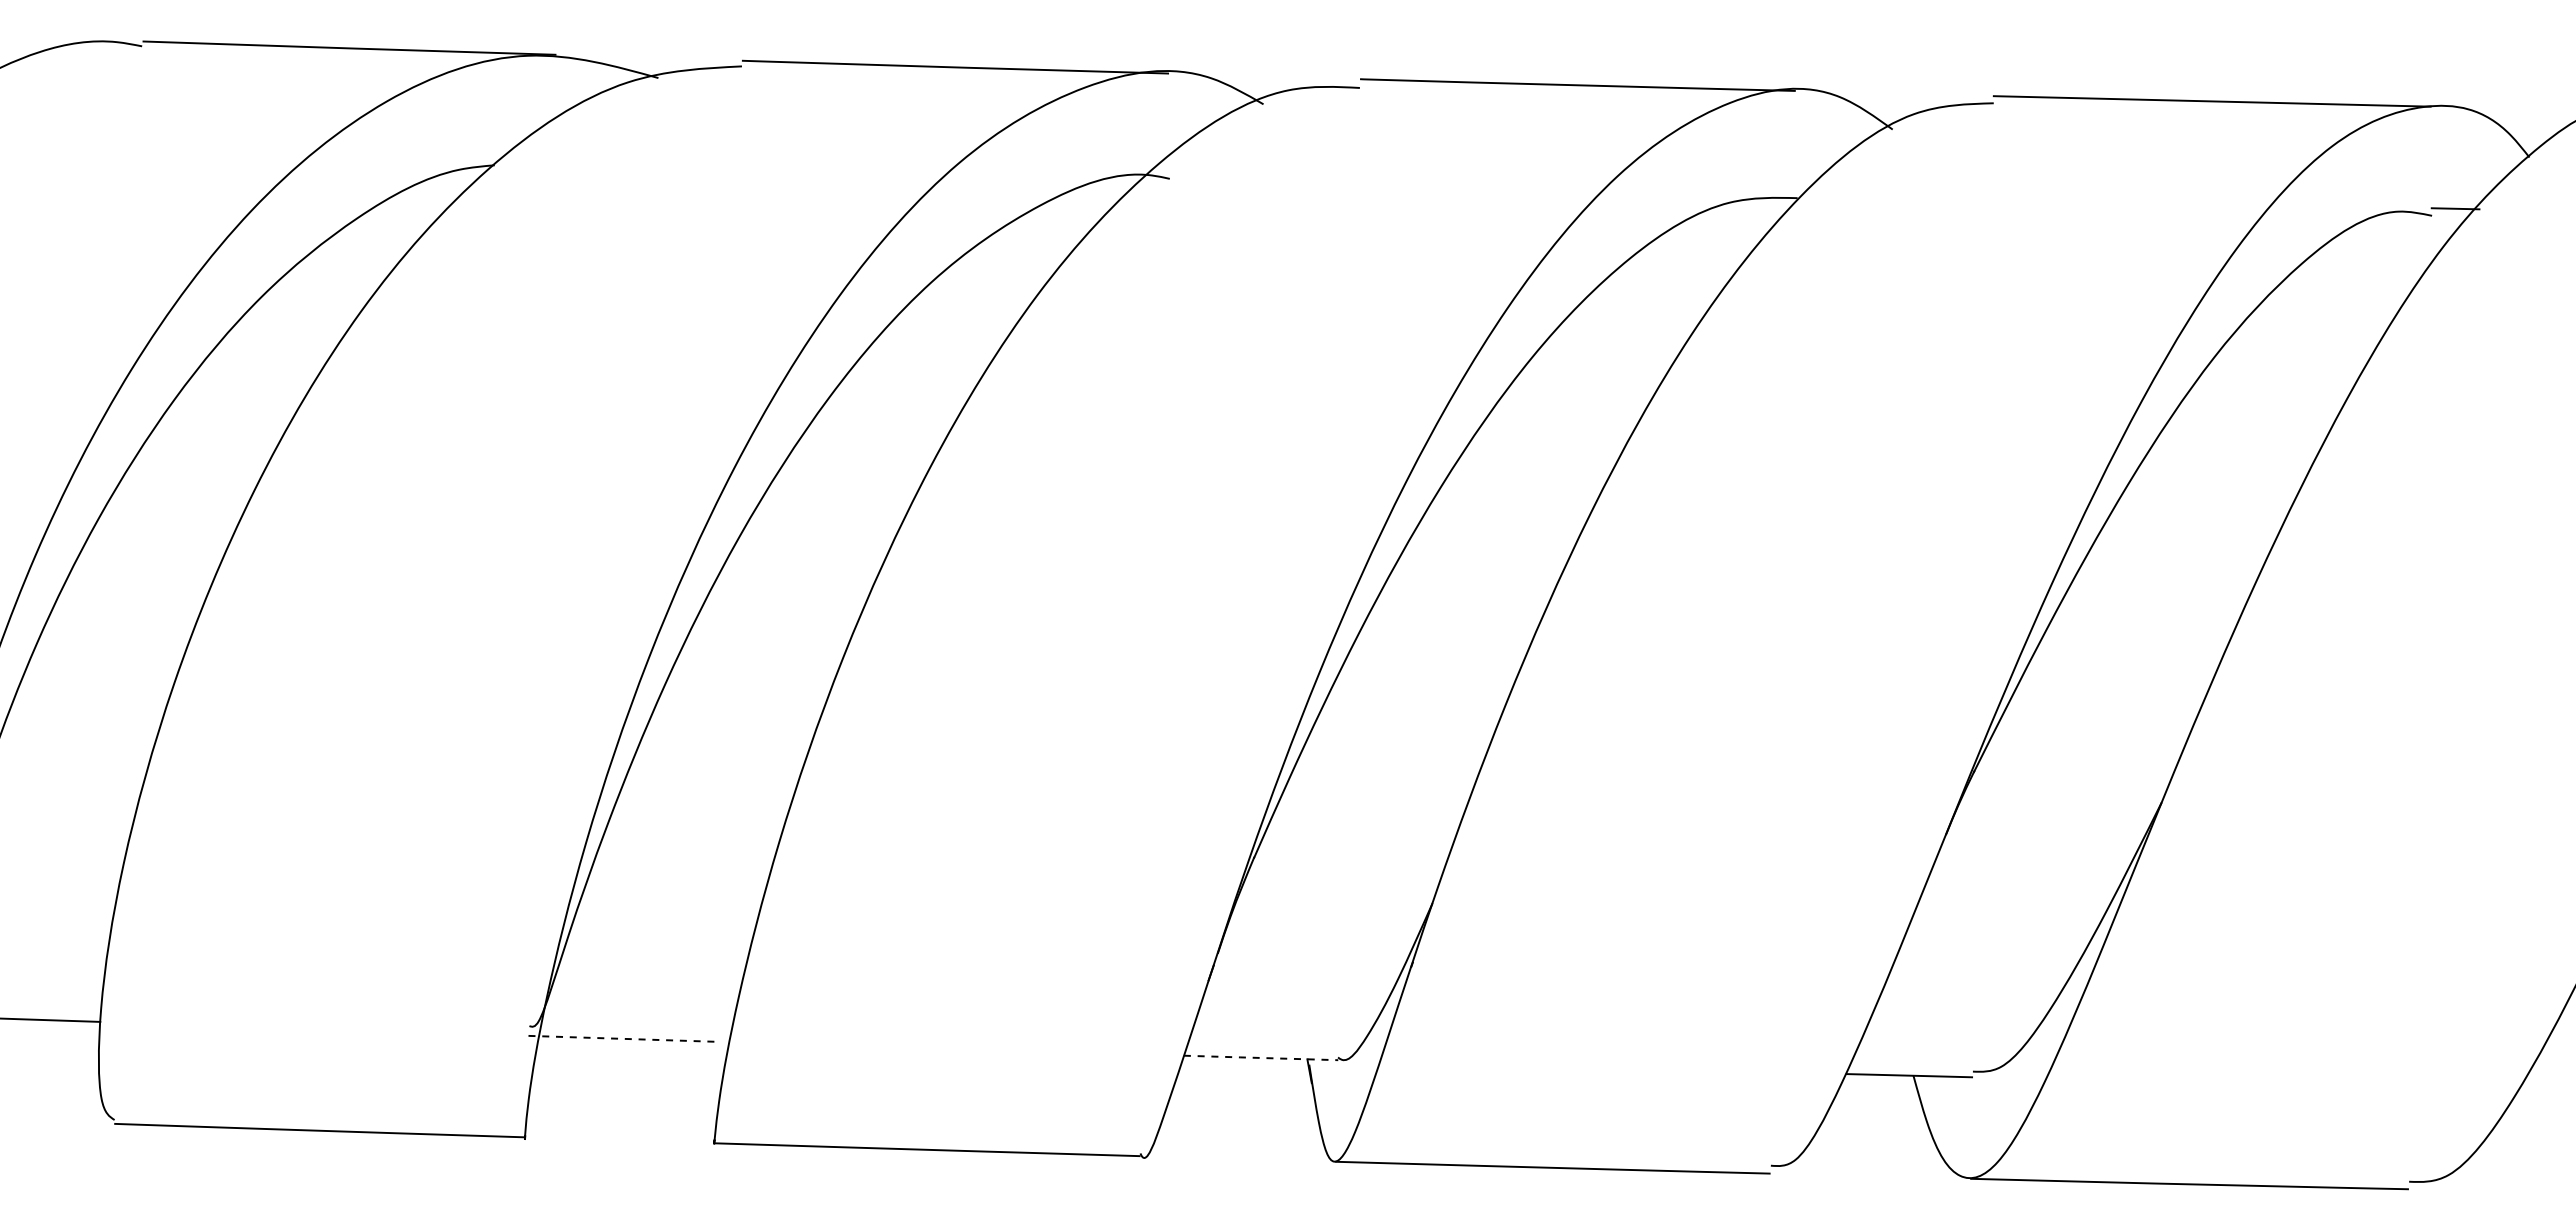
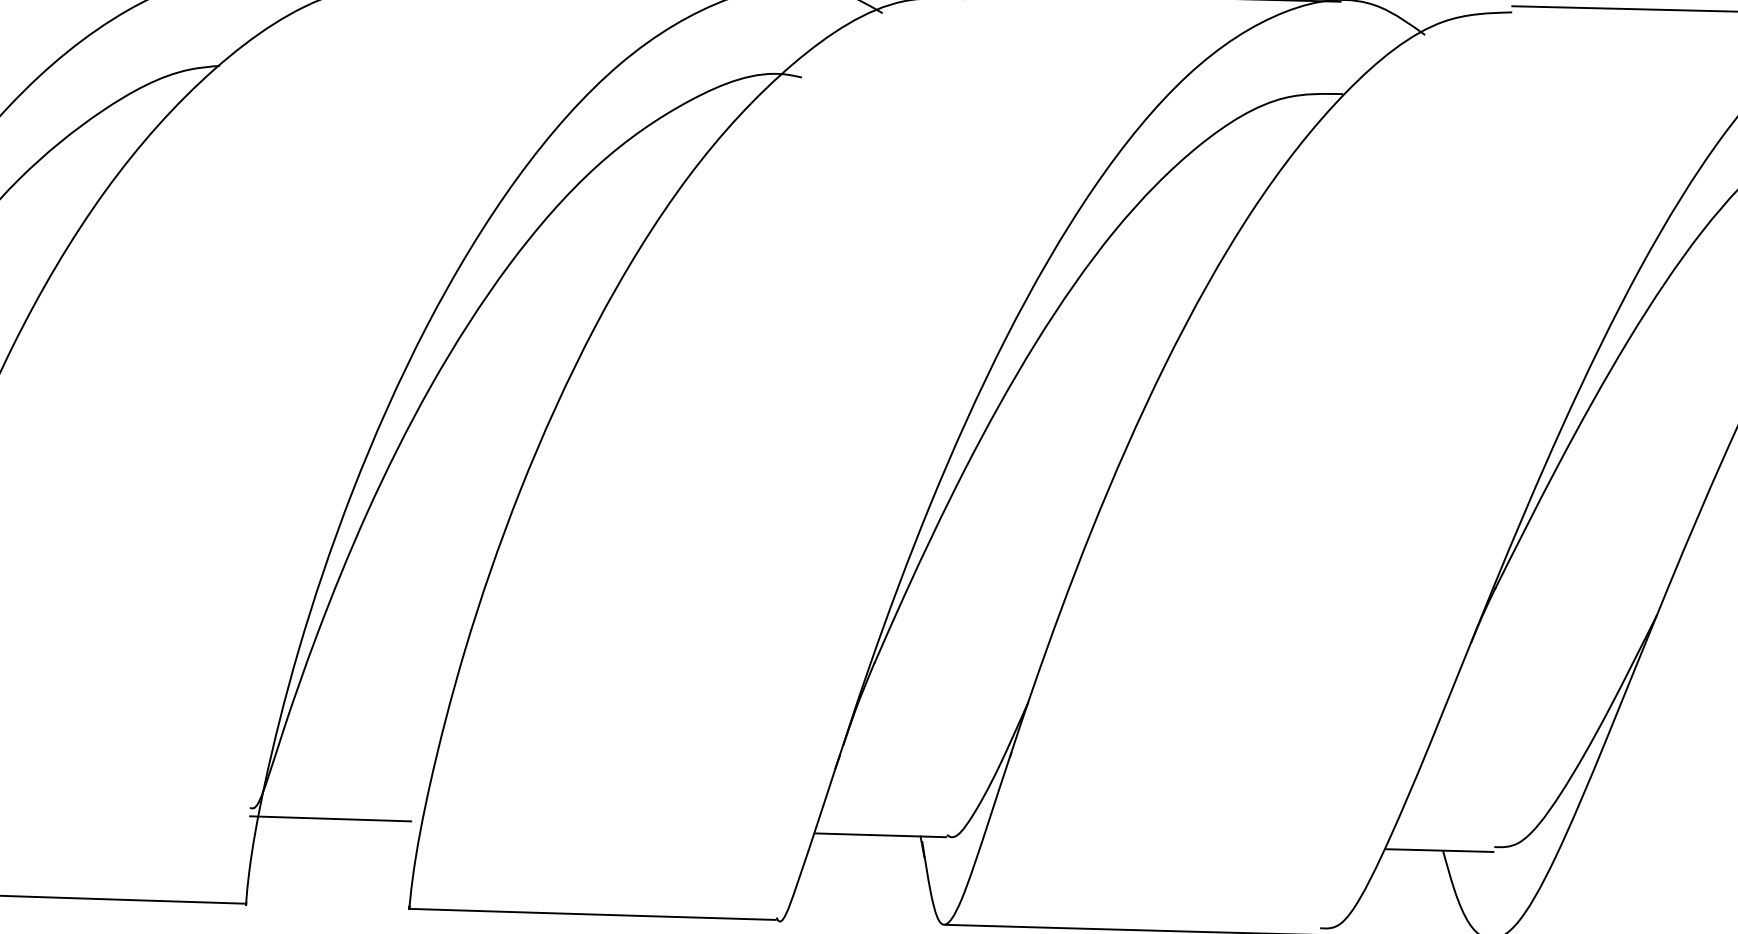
line: (622, 1038) -> (330, 818), dashed -> solid
line: (1260, 1057) -> (880, 834), dashed -> solid

